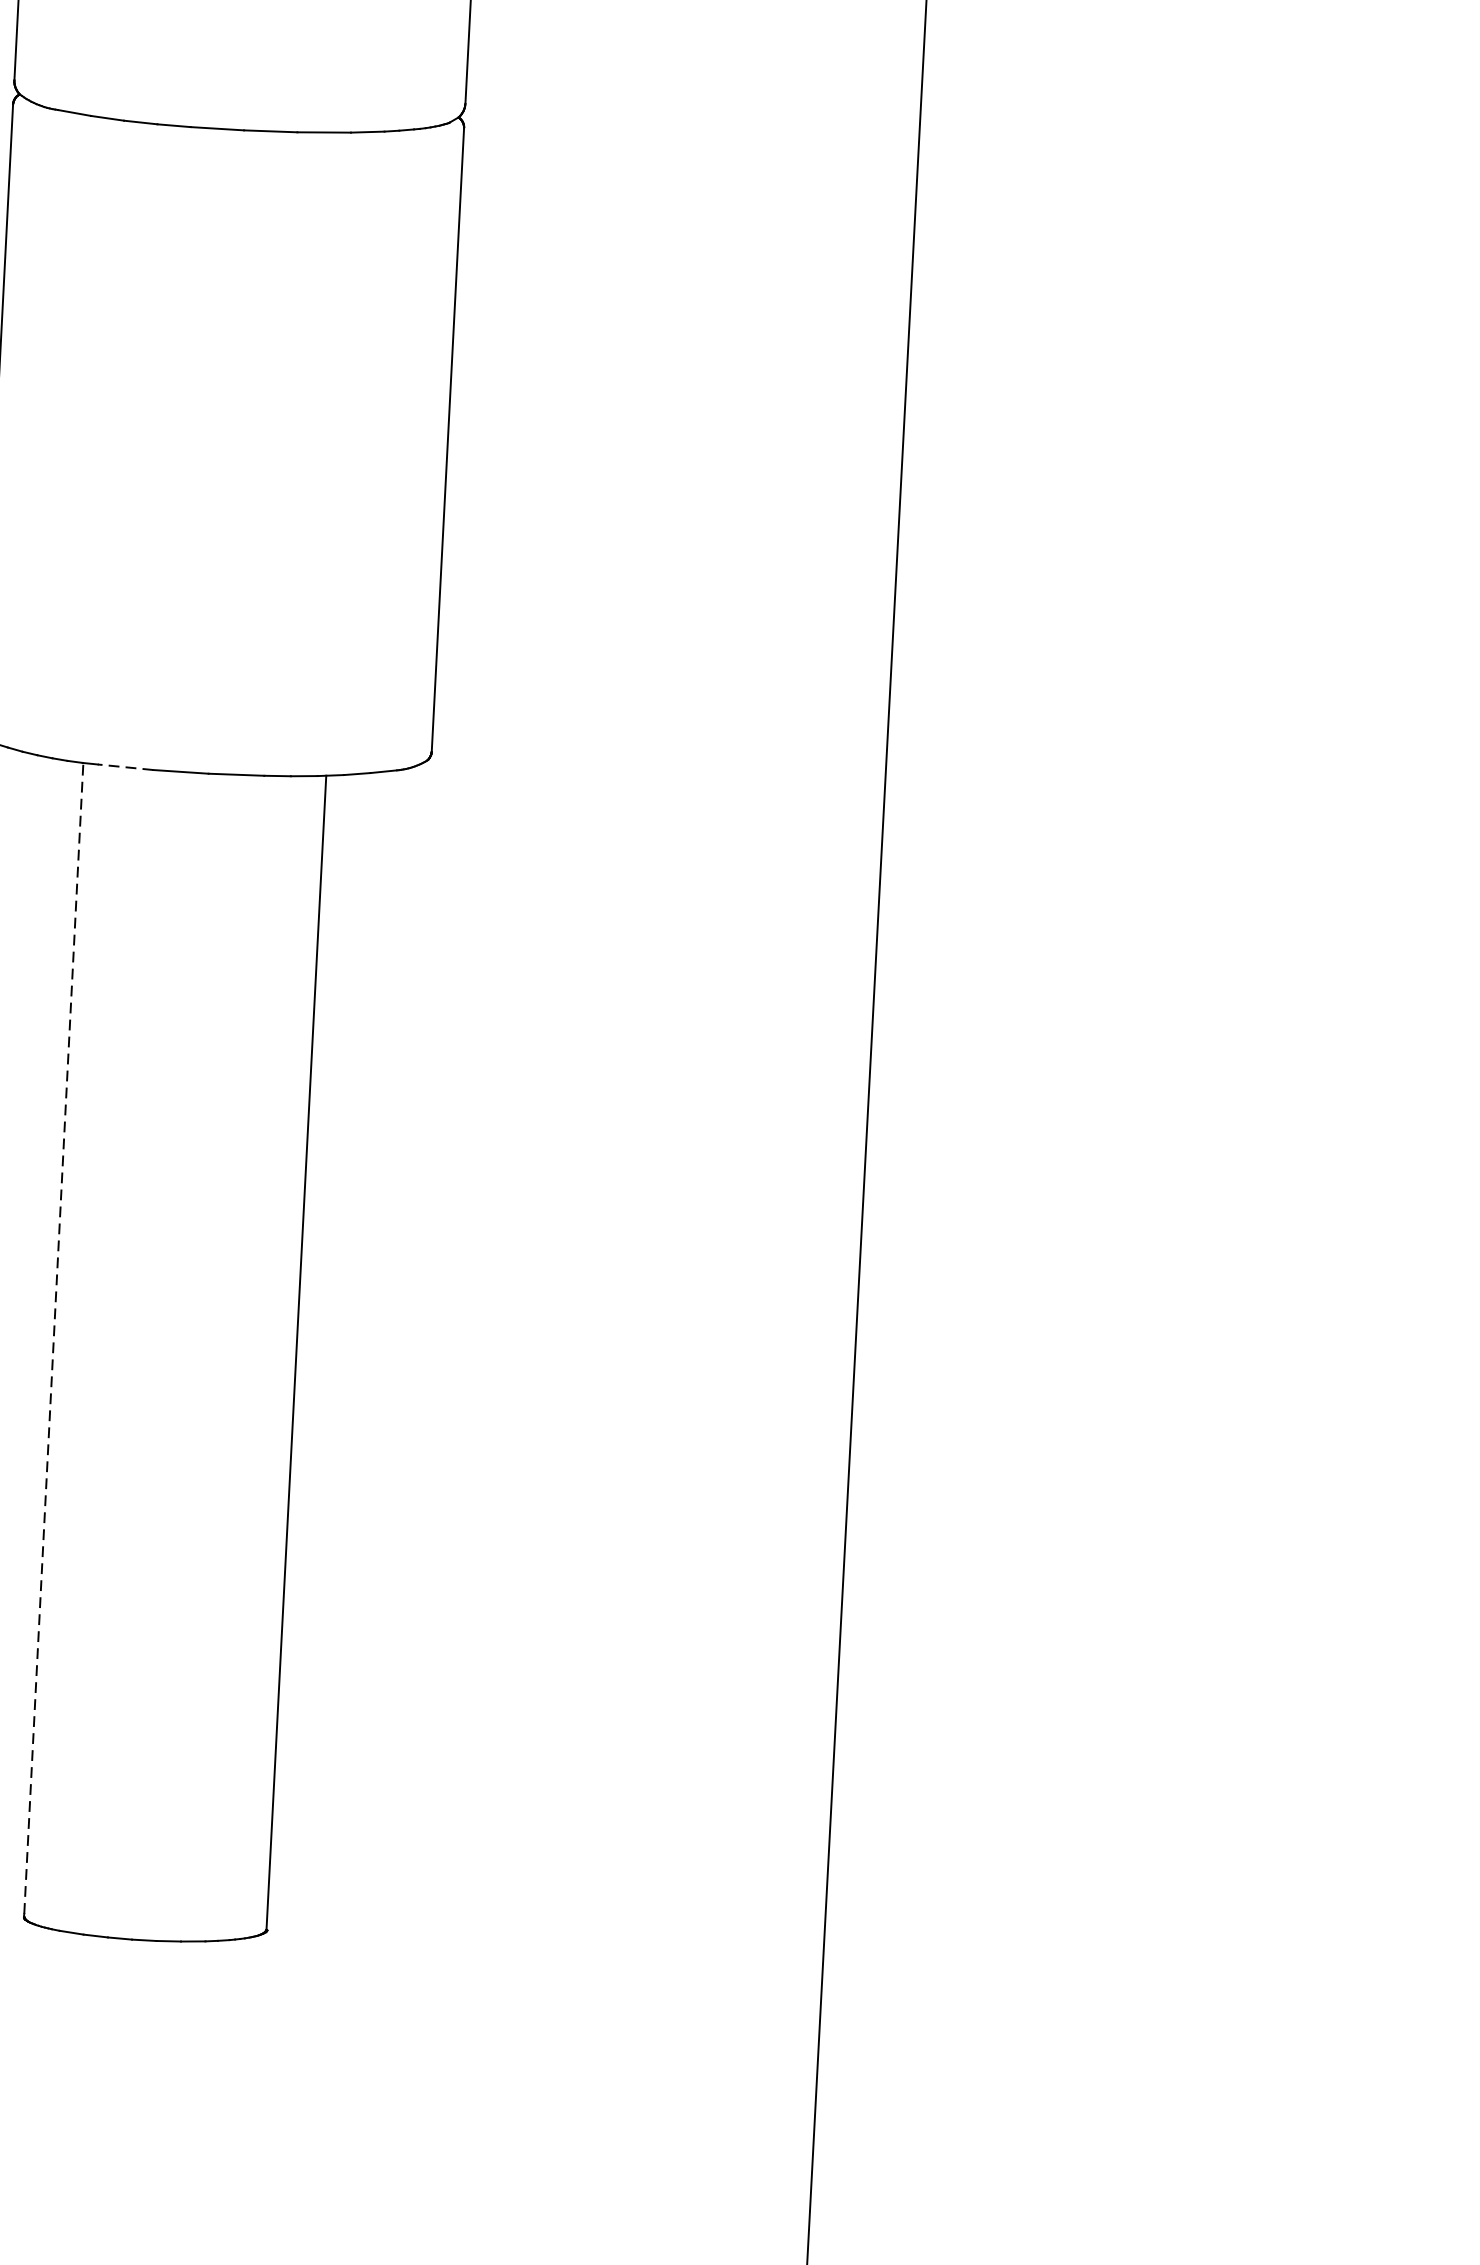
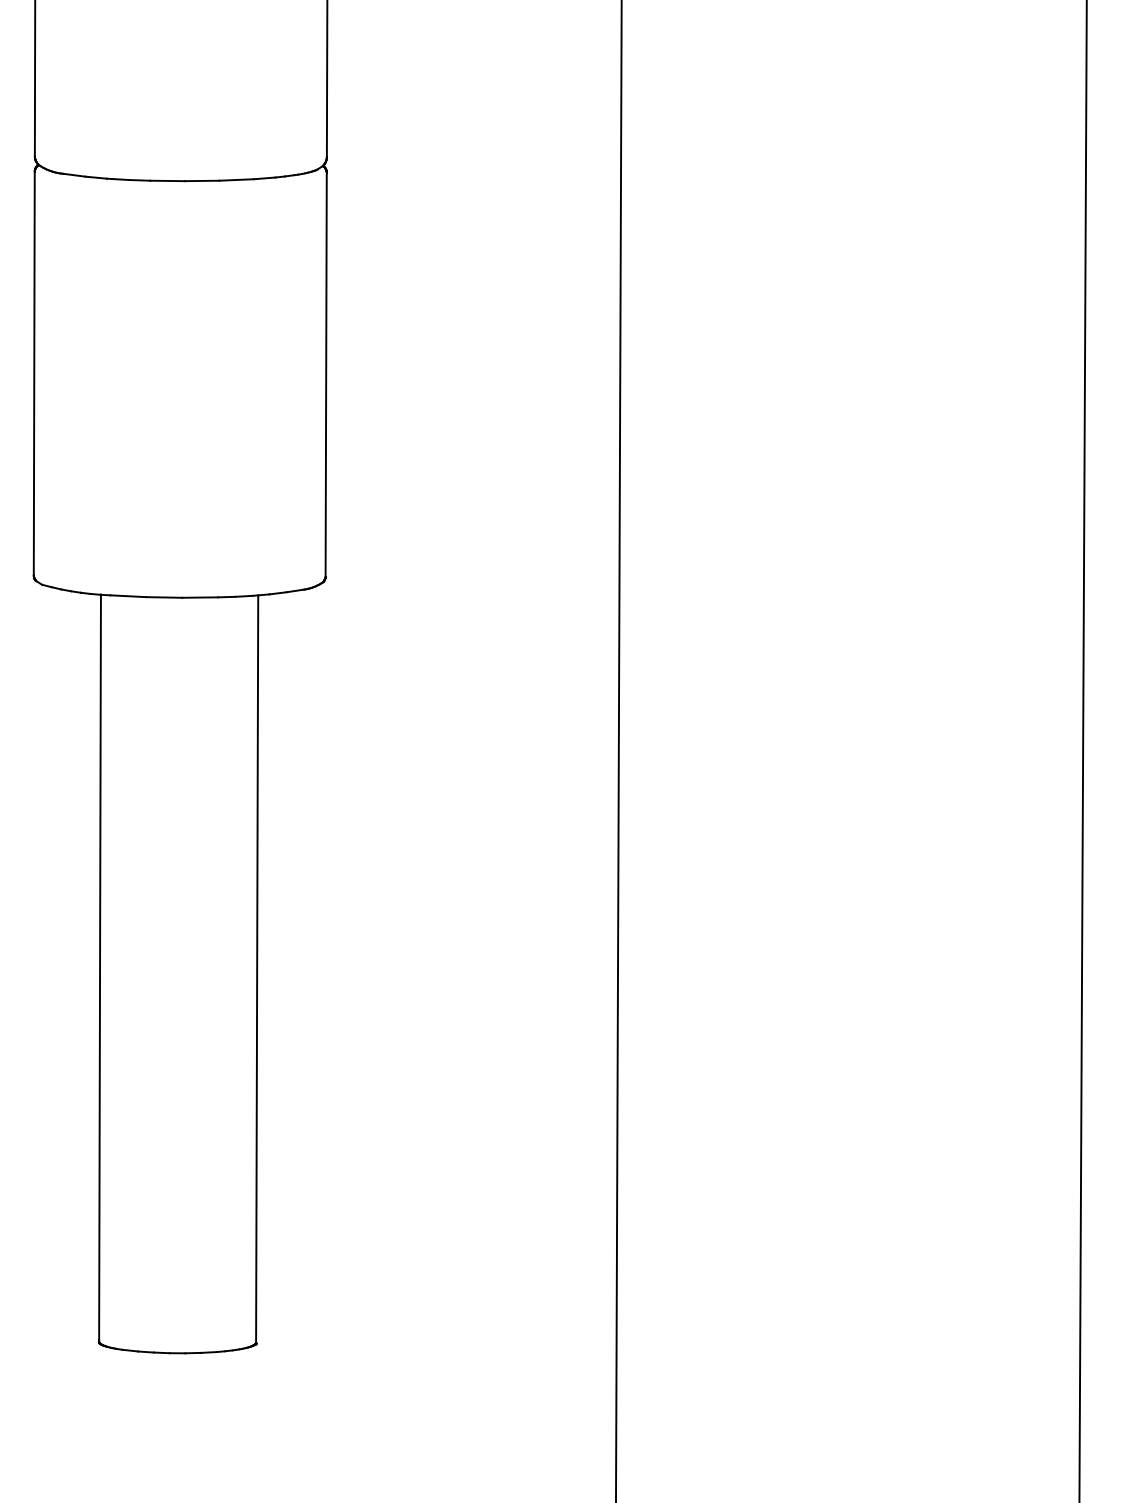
line: (124, 767) -> (127, 596), dashed -> solid
line: (54, 1338) -> (100, 967), dashed -> solid

